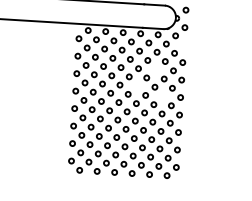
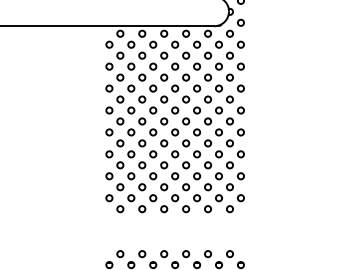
circle: (183, 44) -> (240, 44), added
circle: (155, 69) -> (207, 77), added
circle: (137, 86) -> (186, 99), added
circle: (162, 96) -> (218, 110), added

